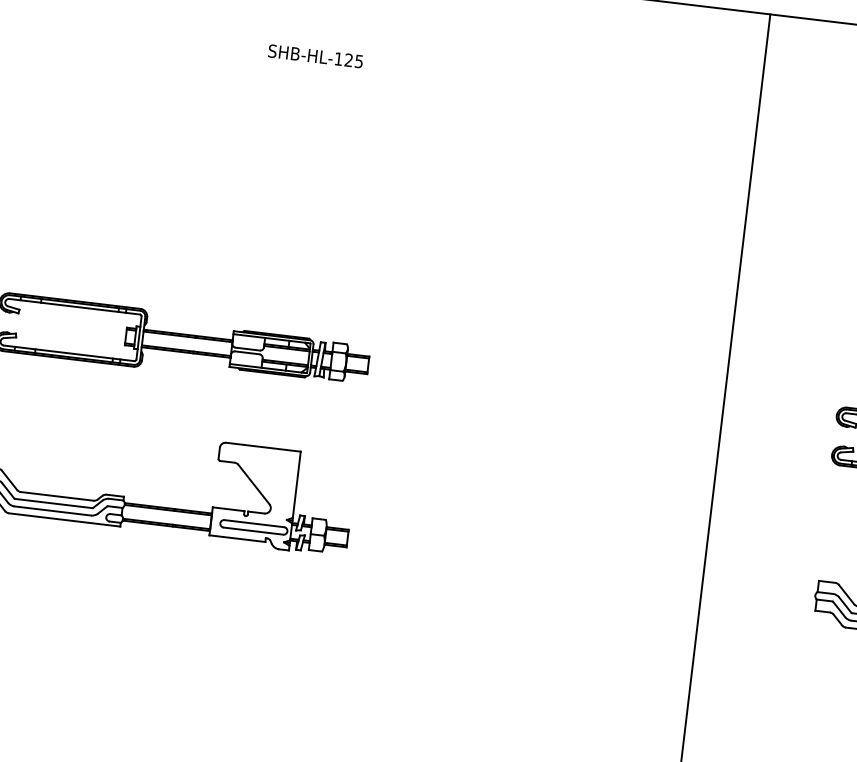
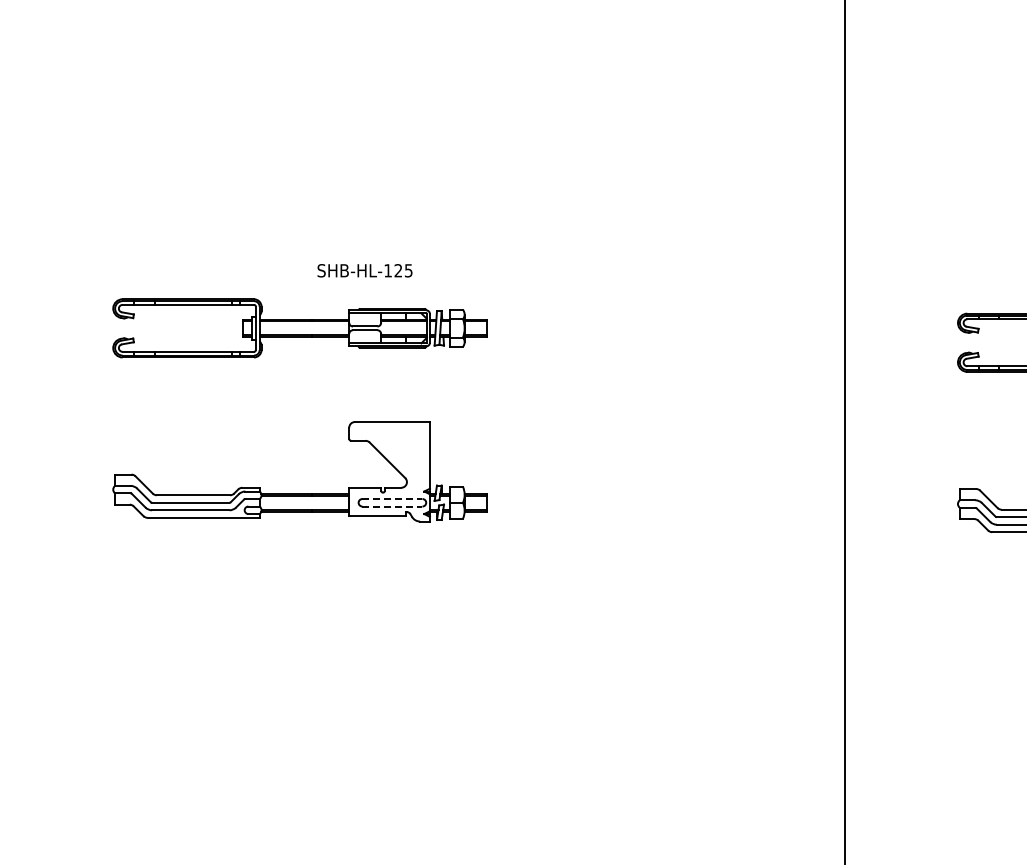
text: (315, 56) -> (364, 270), moved
line: (254, 524) -> (392, 499), solid -> dashed
line: (253, 531) -> (392, 506), solid -> dashed

